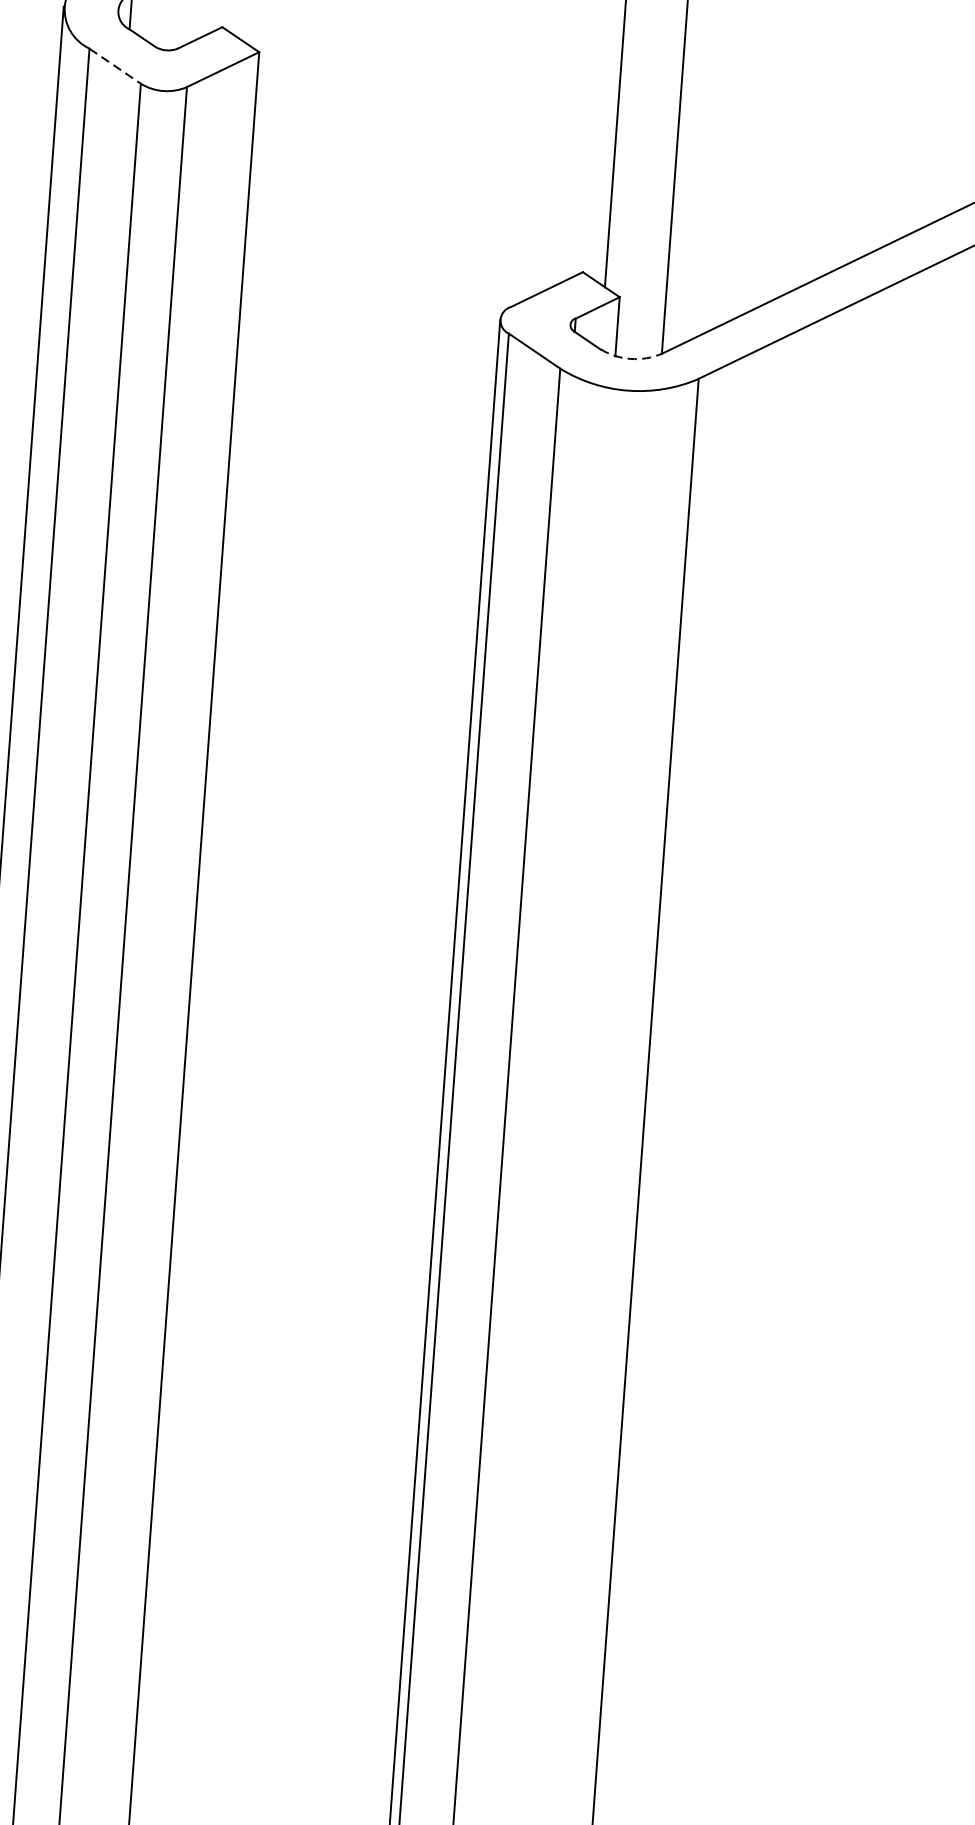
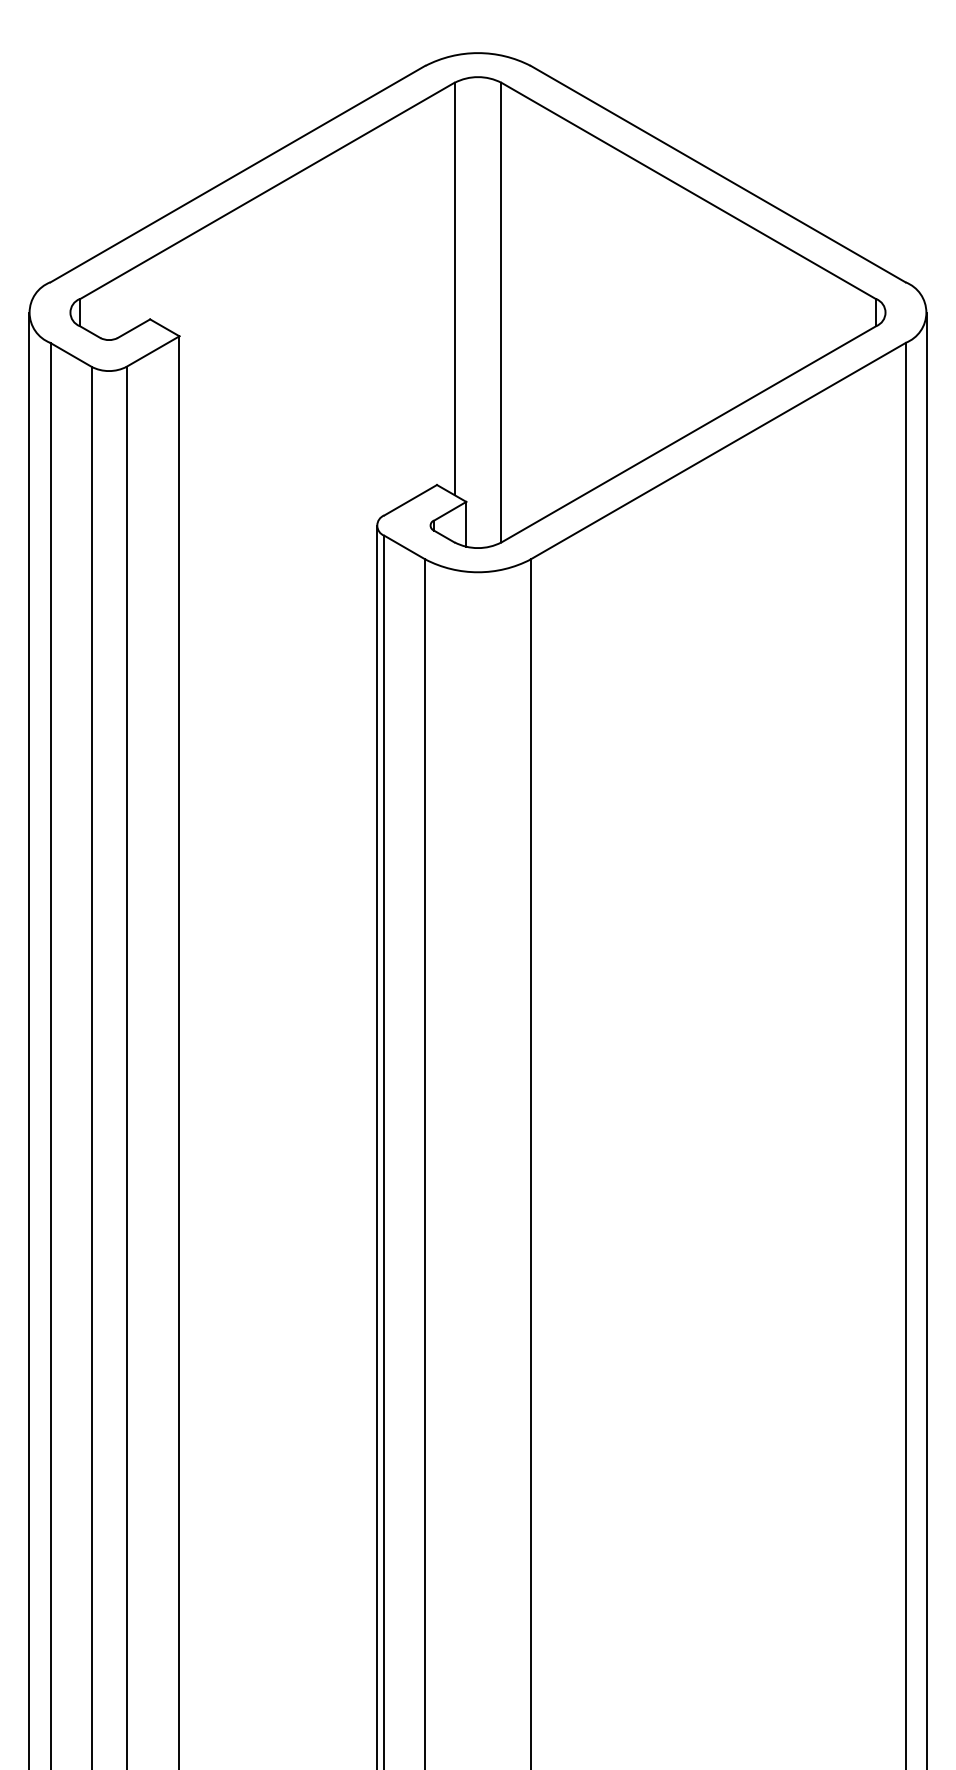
line: (115, 65) -> (71, 354), dashed -> solid
arc: (631, 359) -> (478, 548), dashed -> solid

